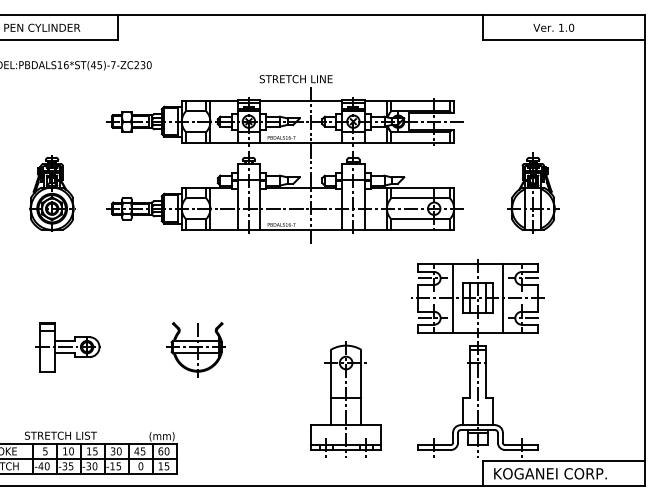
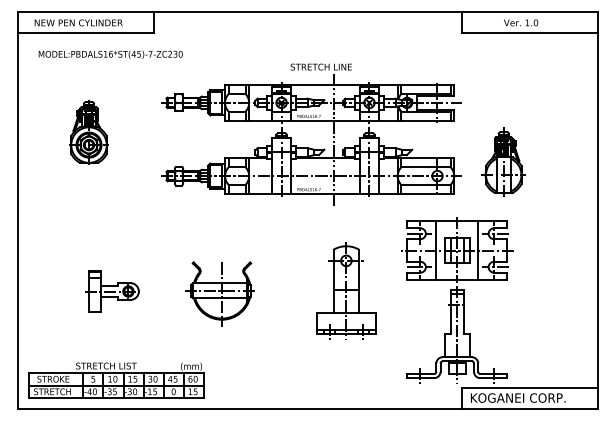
part: (284, 143) -> (311, 121), moved
part: (51, 193) -> (88, 132), moved
part: (196, 349) -> (220, 293), size x1.4
part: (346, 398) -> (346, 290), moved

